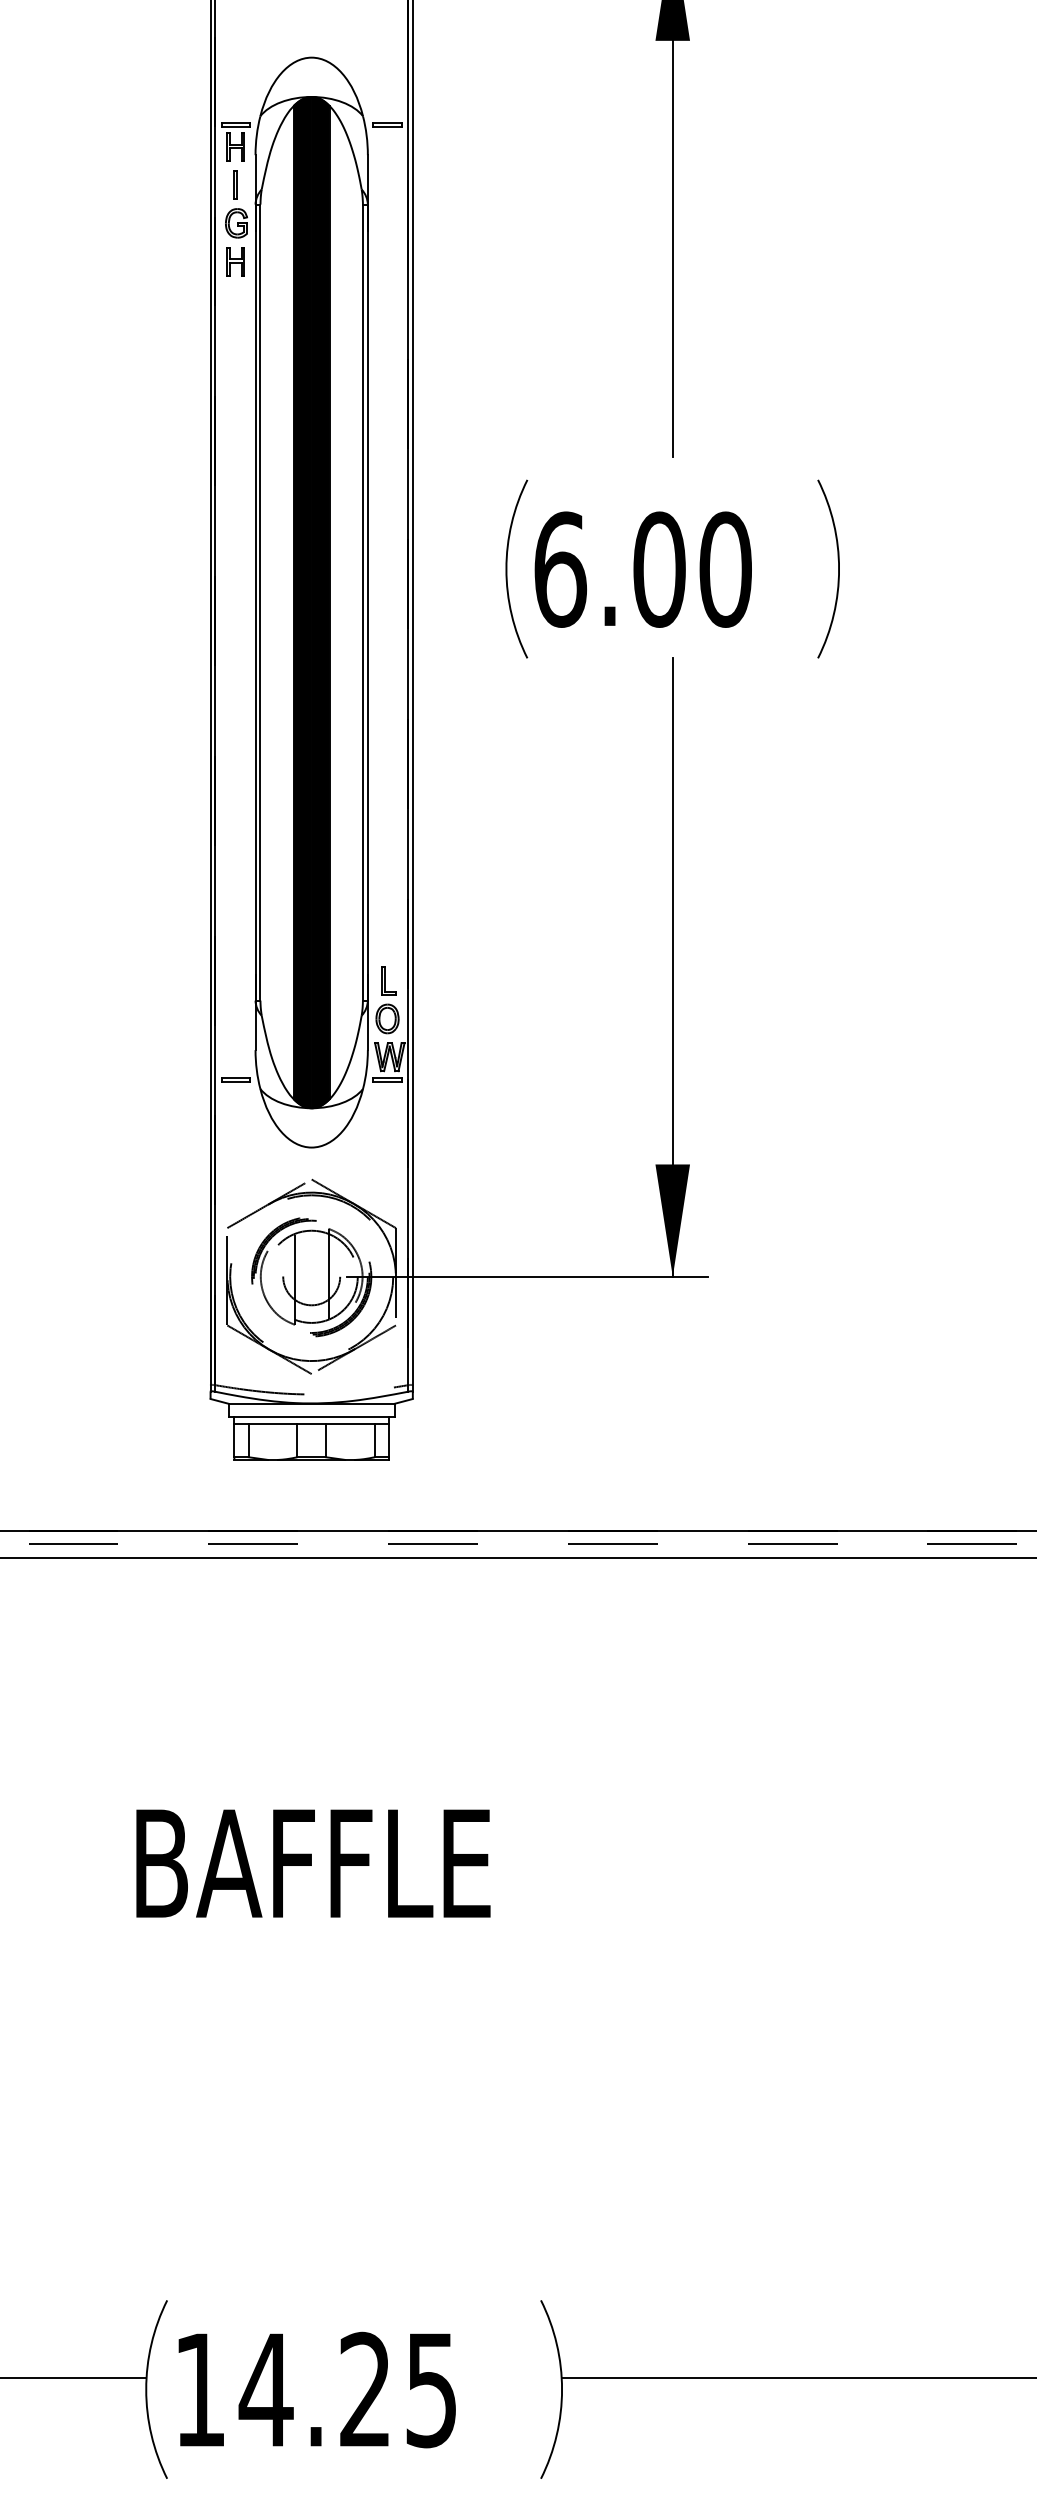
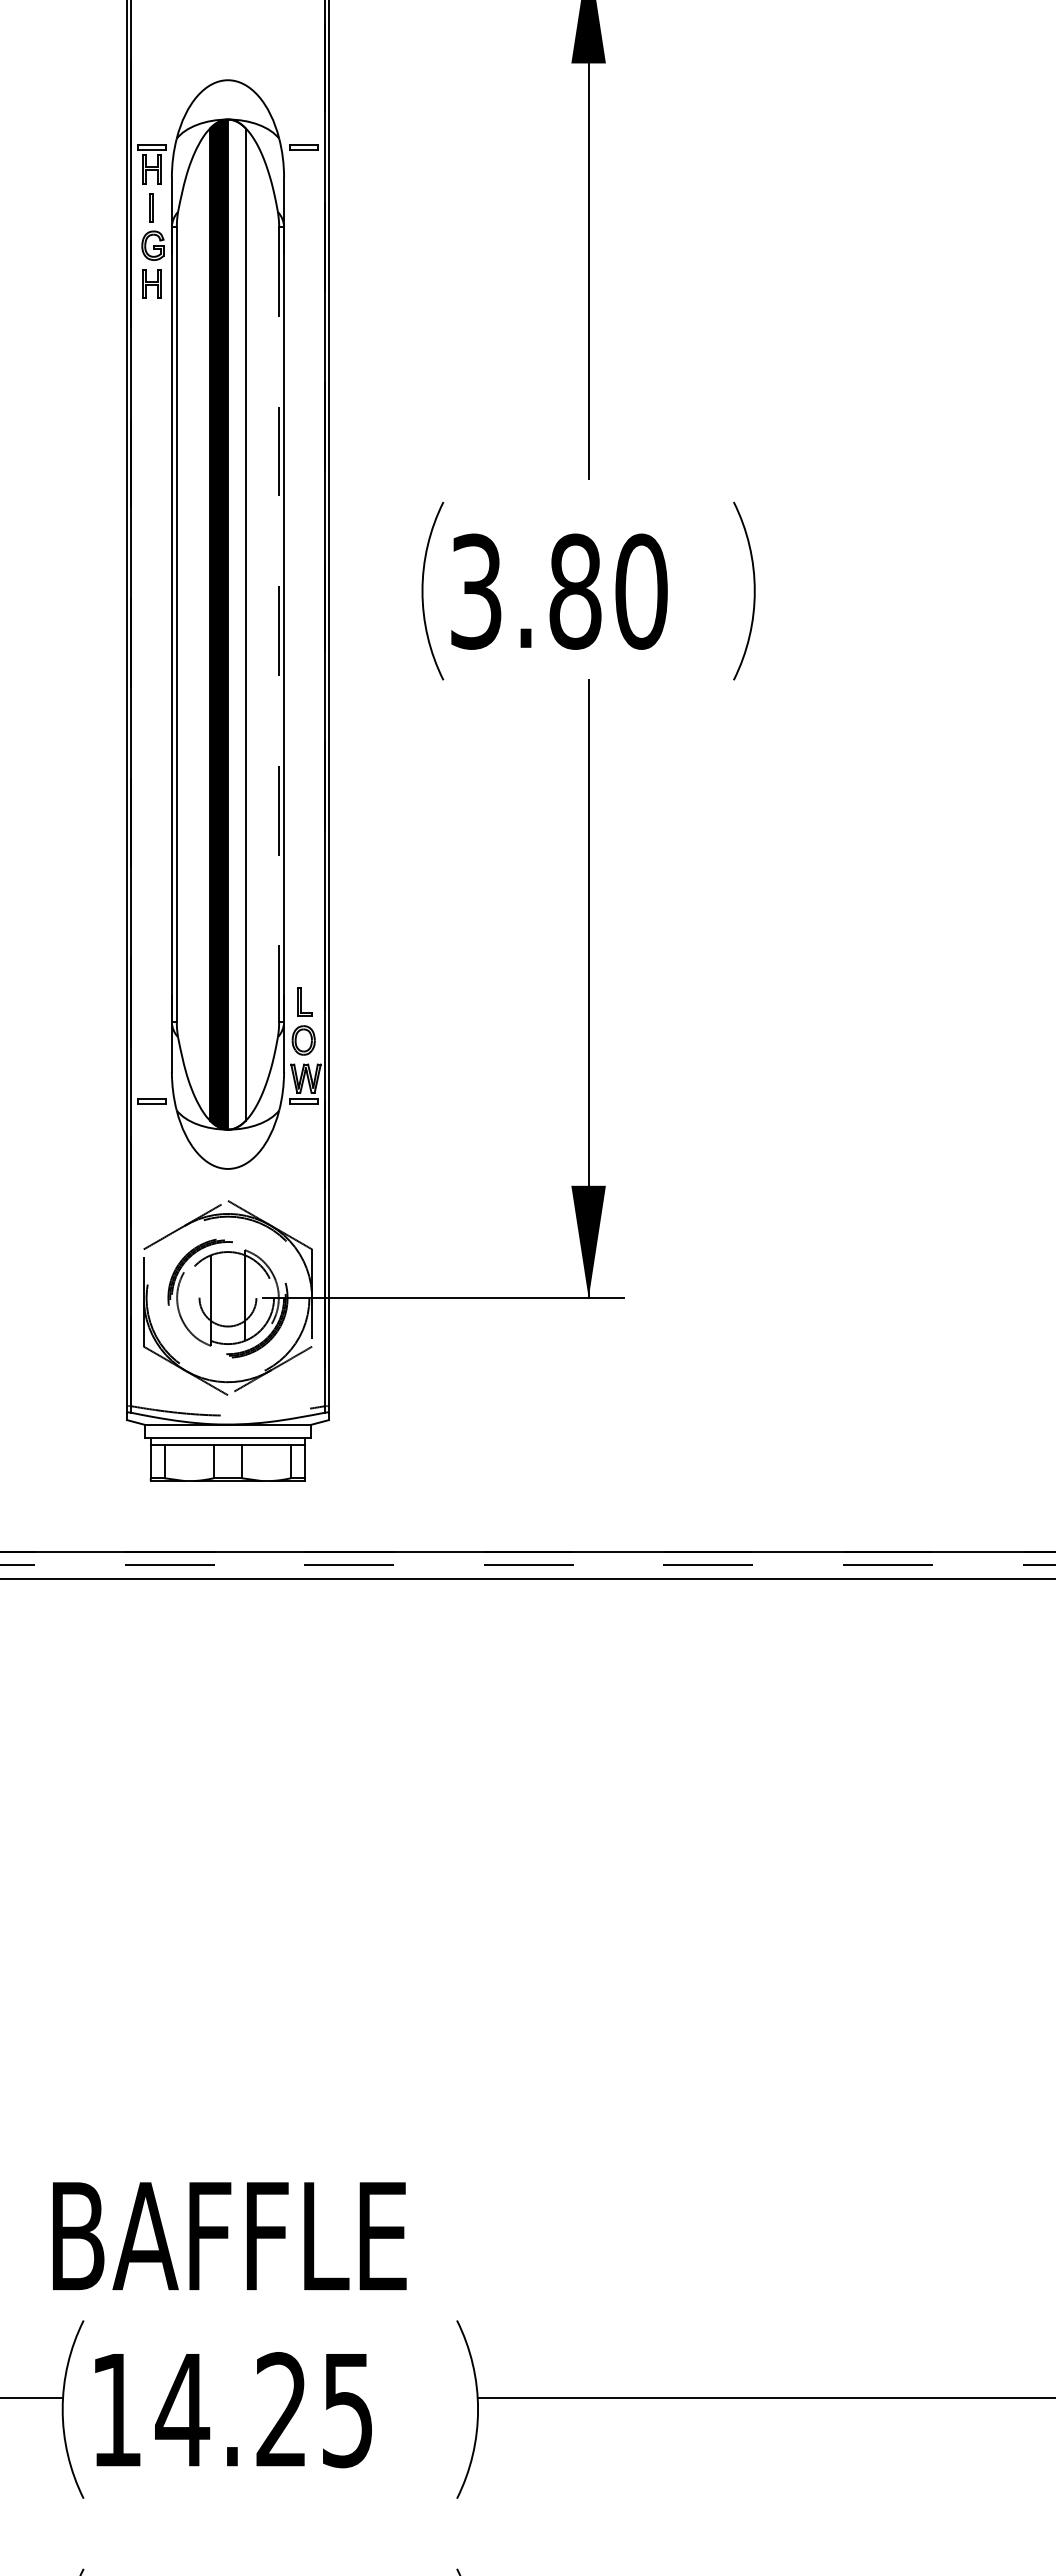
text: (609, 569) -> (525, 591), 6.00 -> 3.80
fill: (320, 602) -> (236, 624), removed
line: (363, 602) -> (279, 624), solid -> dashed
text: (313, 1862) -> (229, 2235), moved

